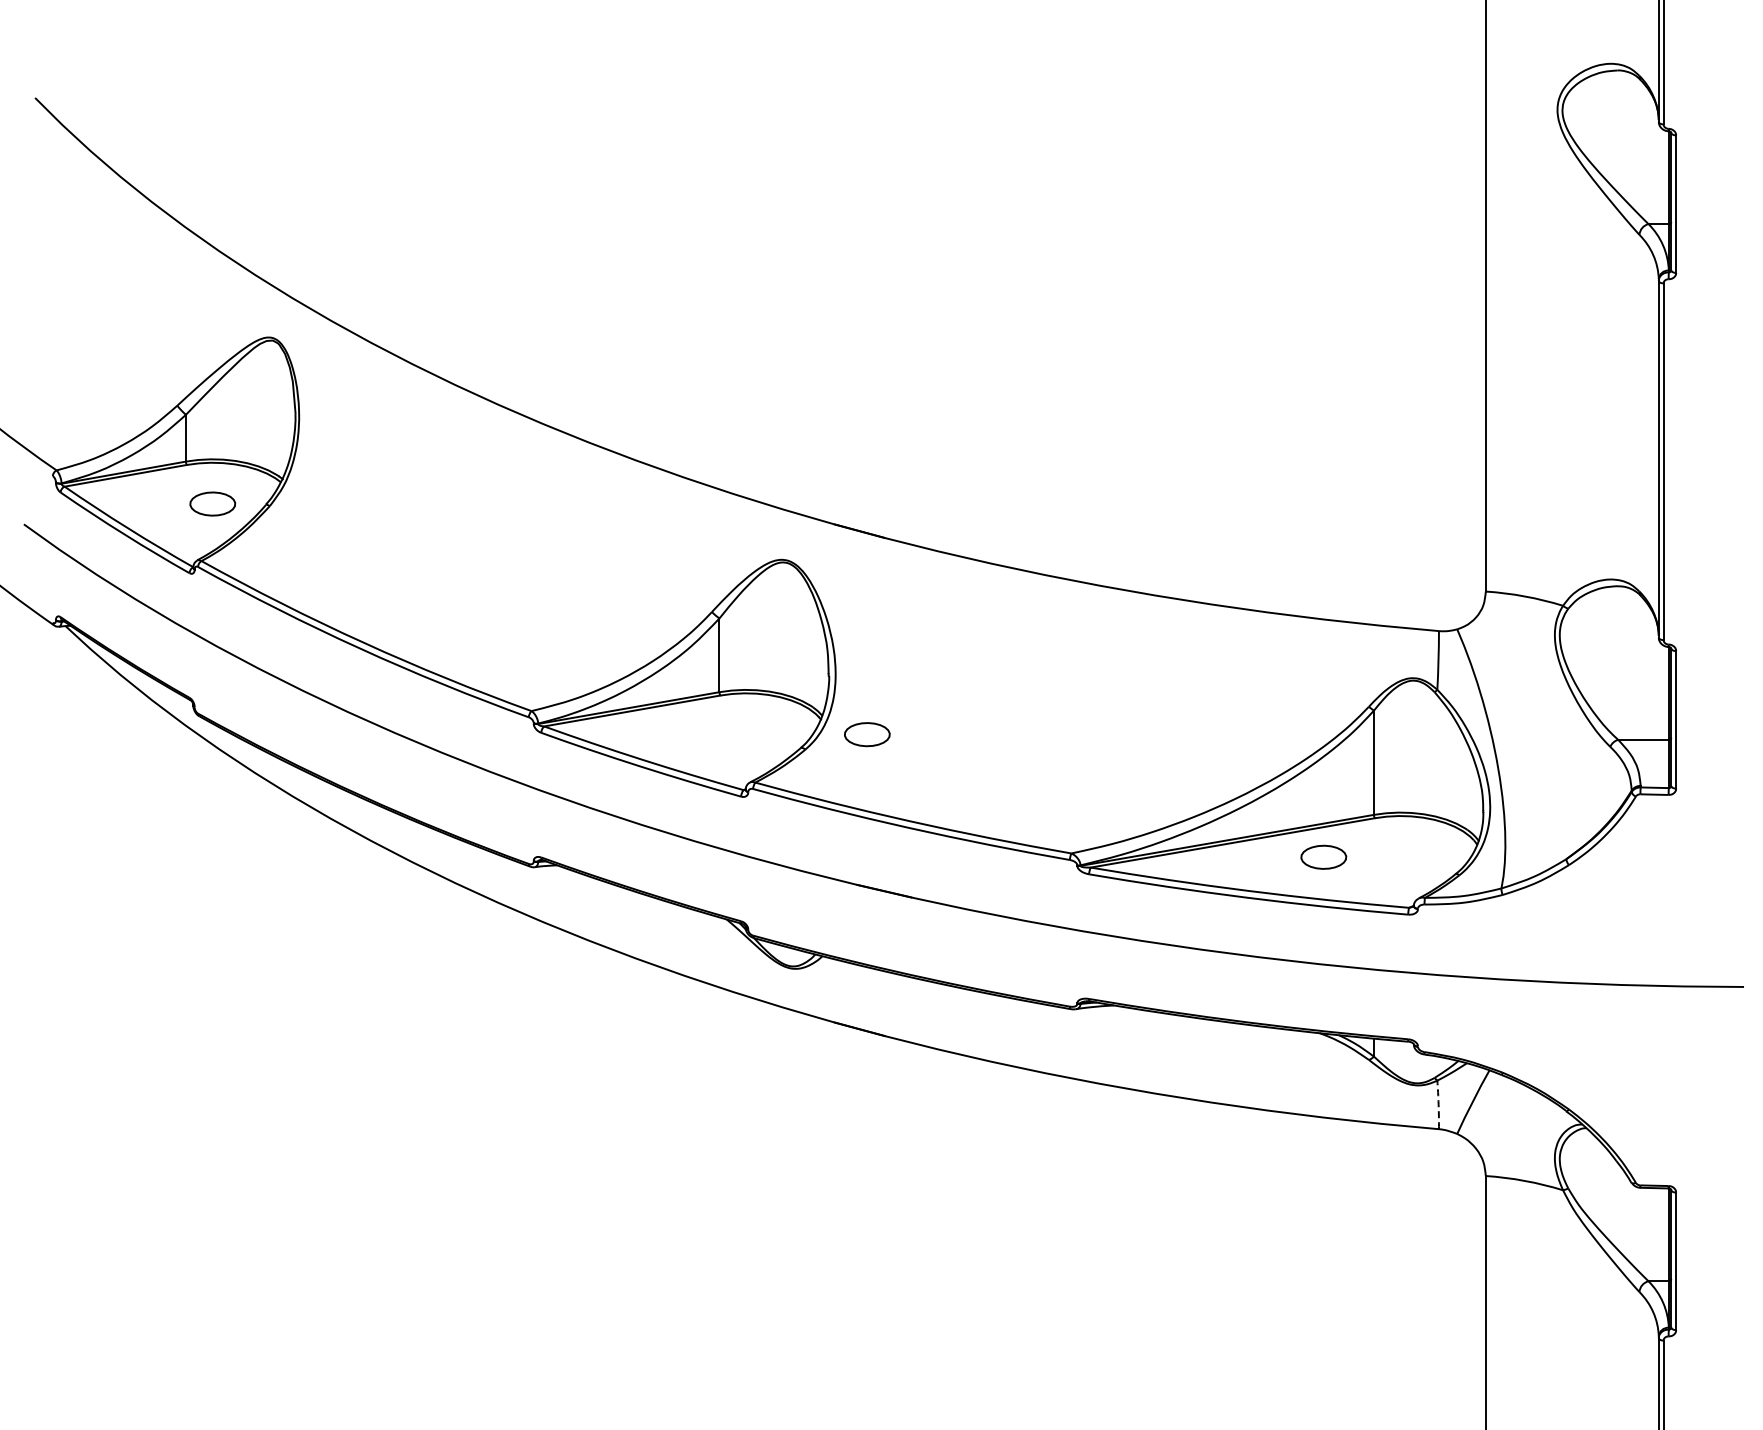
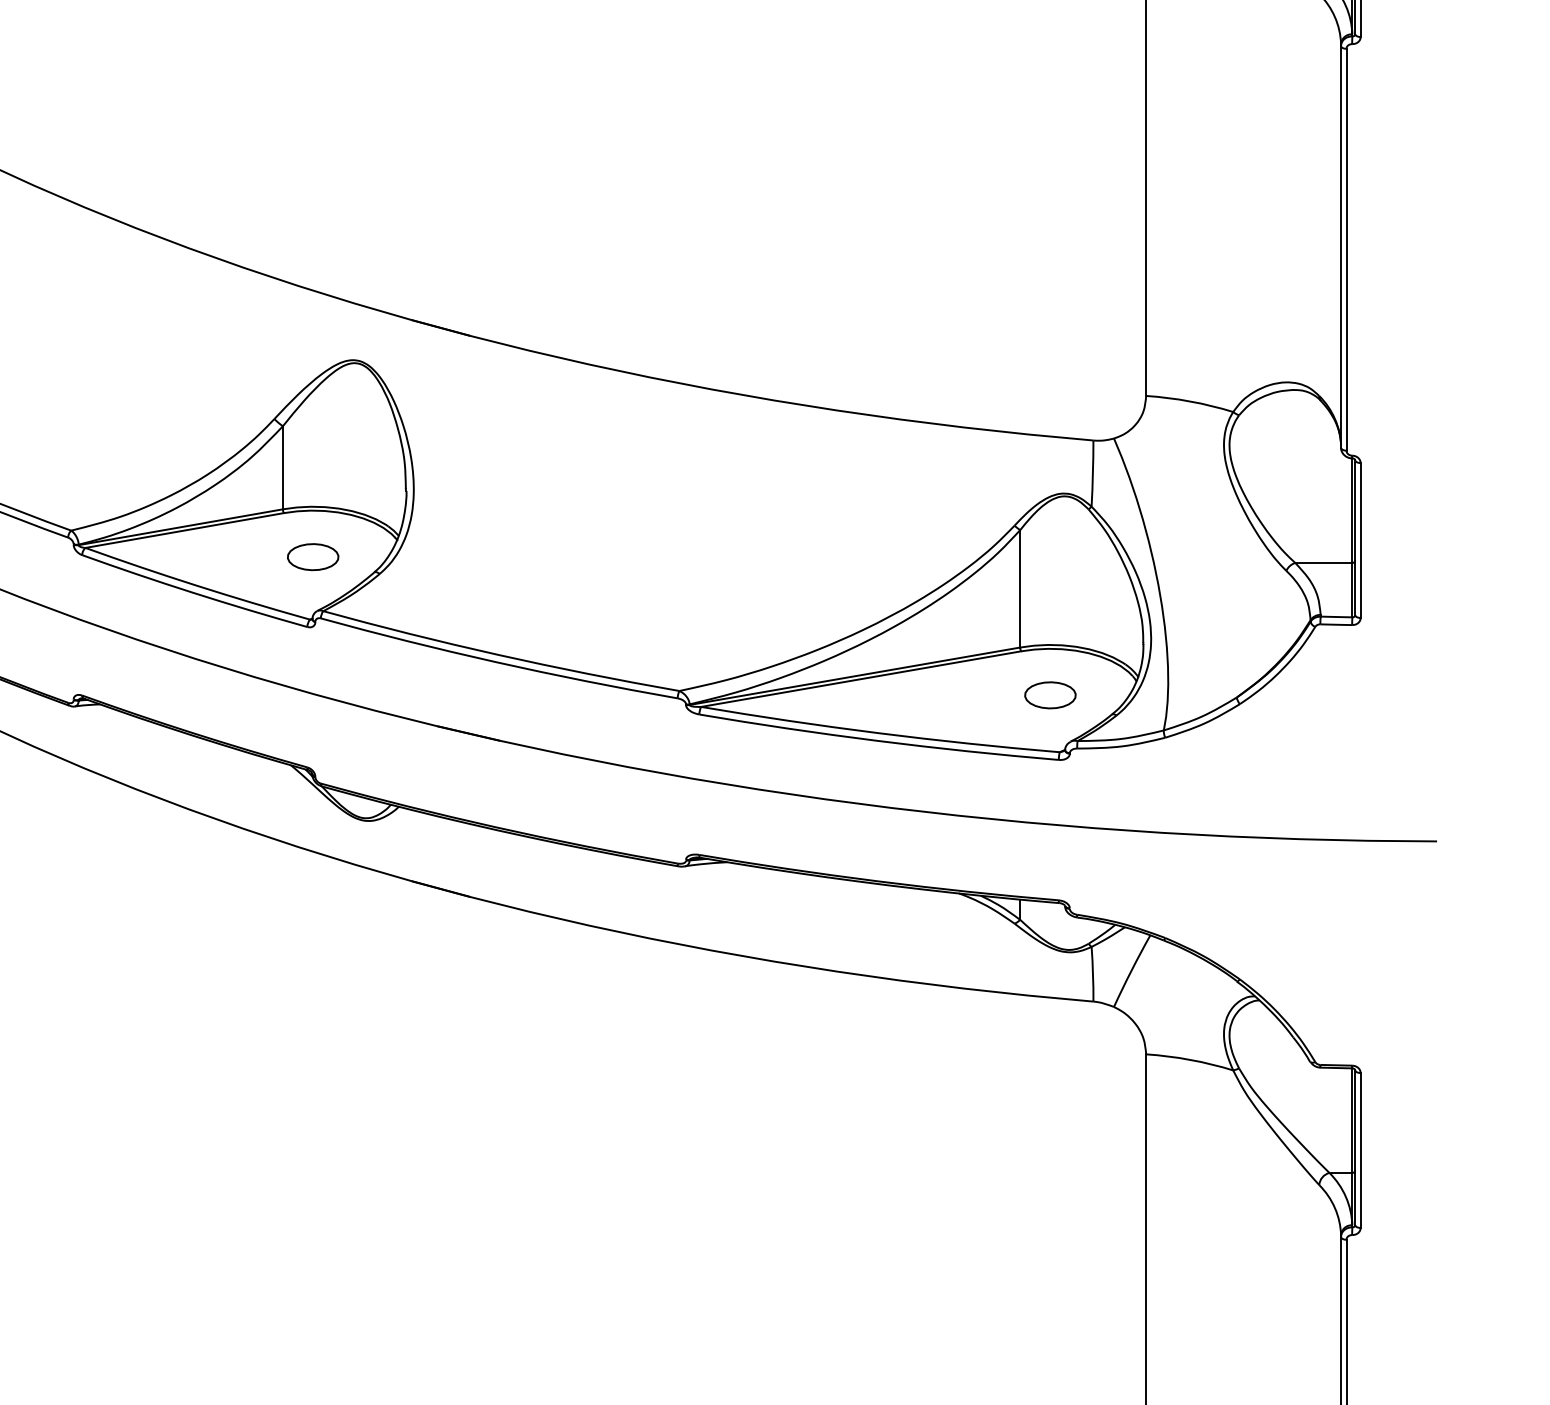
part: (867, 734) -> (313, 556), moved
part: (1323, 856) -> (1050, 694), moved
arc: (1438, 1104) -> (1092, 973), dashed -> solid

